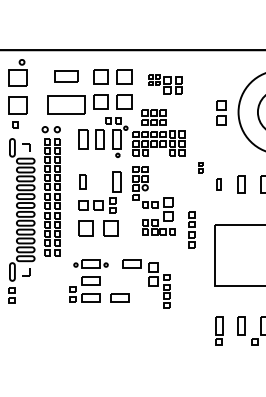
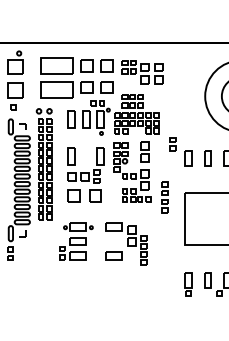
part: (66, 76) -> (57, 65), size x1.67
part: (165, 84) -> (142, 72), size x1.43
part: (221, 112) -> (145, 151), moved
part: (200, 167) -> (172, 143), size x1.43
part: (83, 181) -> (71, 155), size x1.43
part: (219, 184) -> (188, 158), size x1.67
part: (119, 297) -> (113, 255), moved

